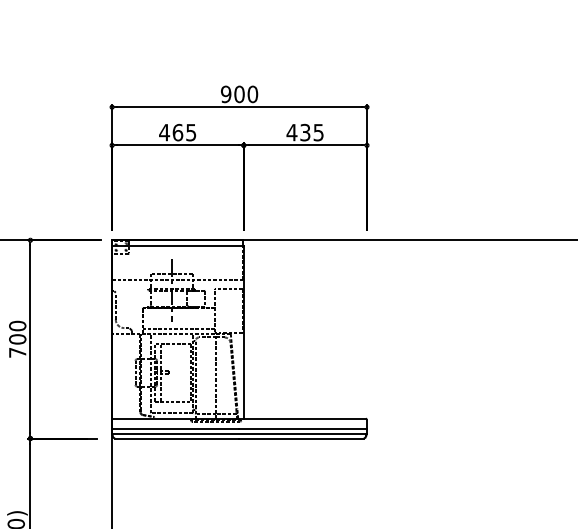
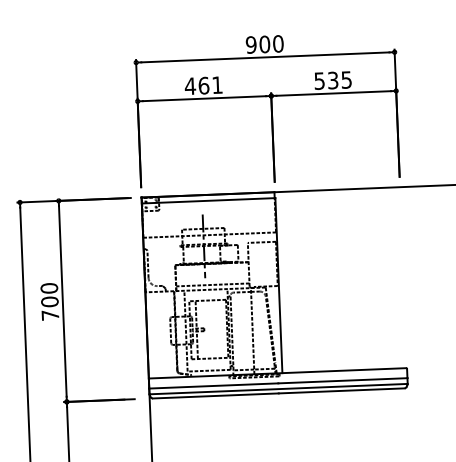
text: (191, 132) -> (217, 85), 465 -> 461
text: (291, 132) -> (319, 80), 435 -> 535

